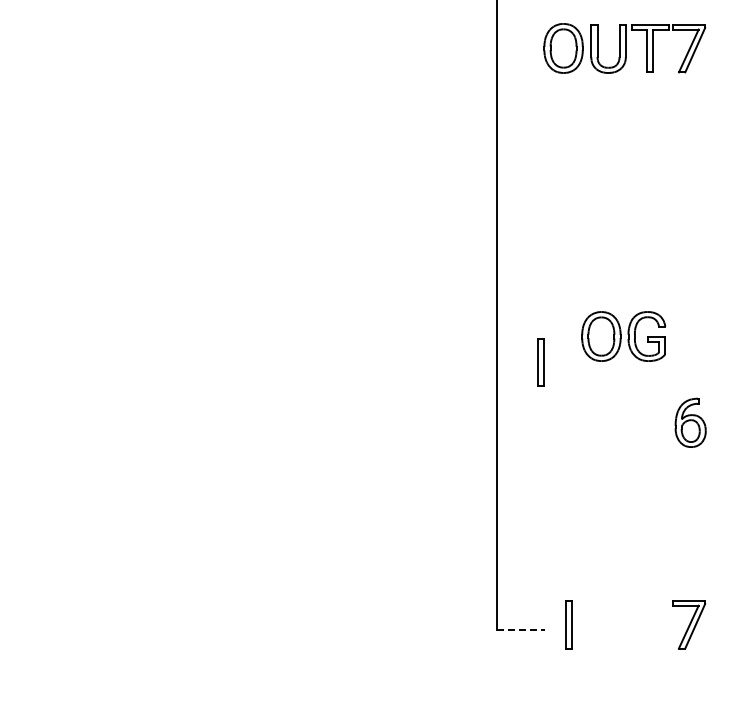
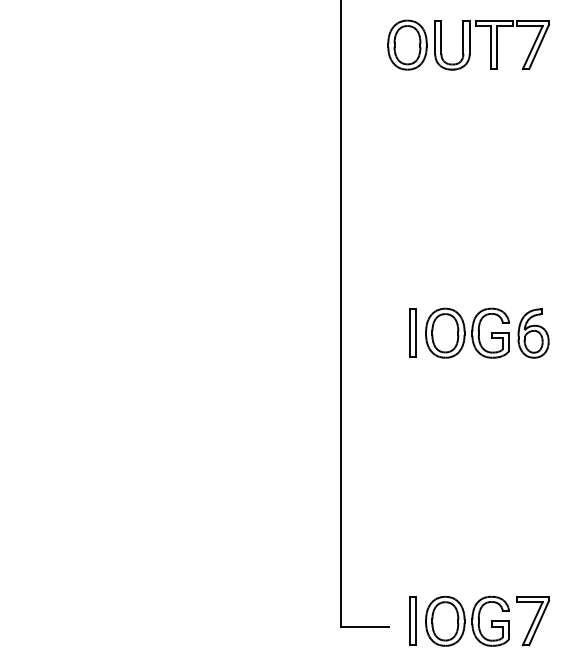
part: (540, 362) -> (412, 333), moved
part: (690, 422) -> (533, 333), moved
part: (623, 624) -> (467, 621), added
line: (521, 630) -> (365, 627), dashed -> solid

